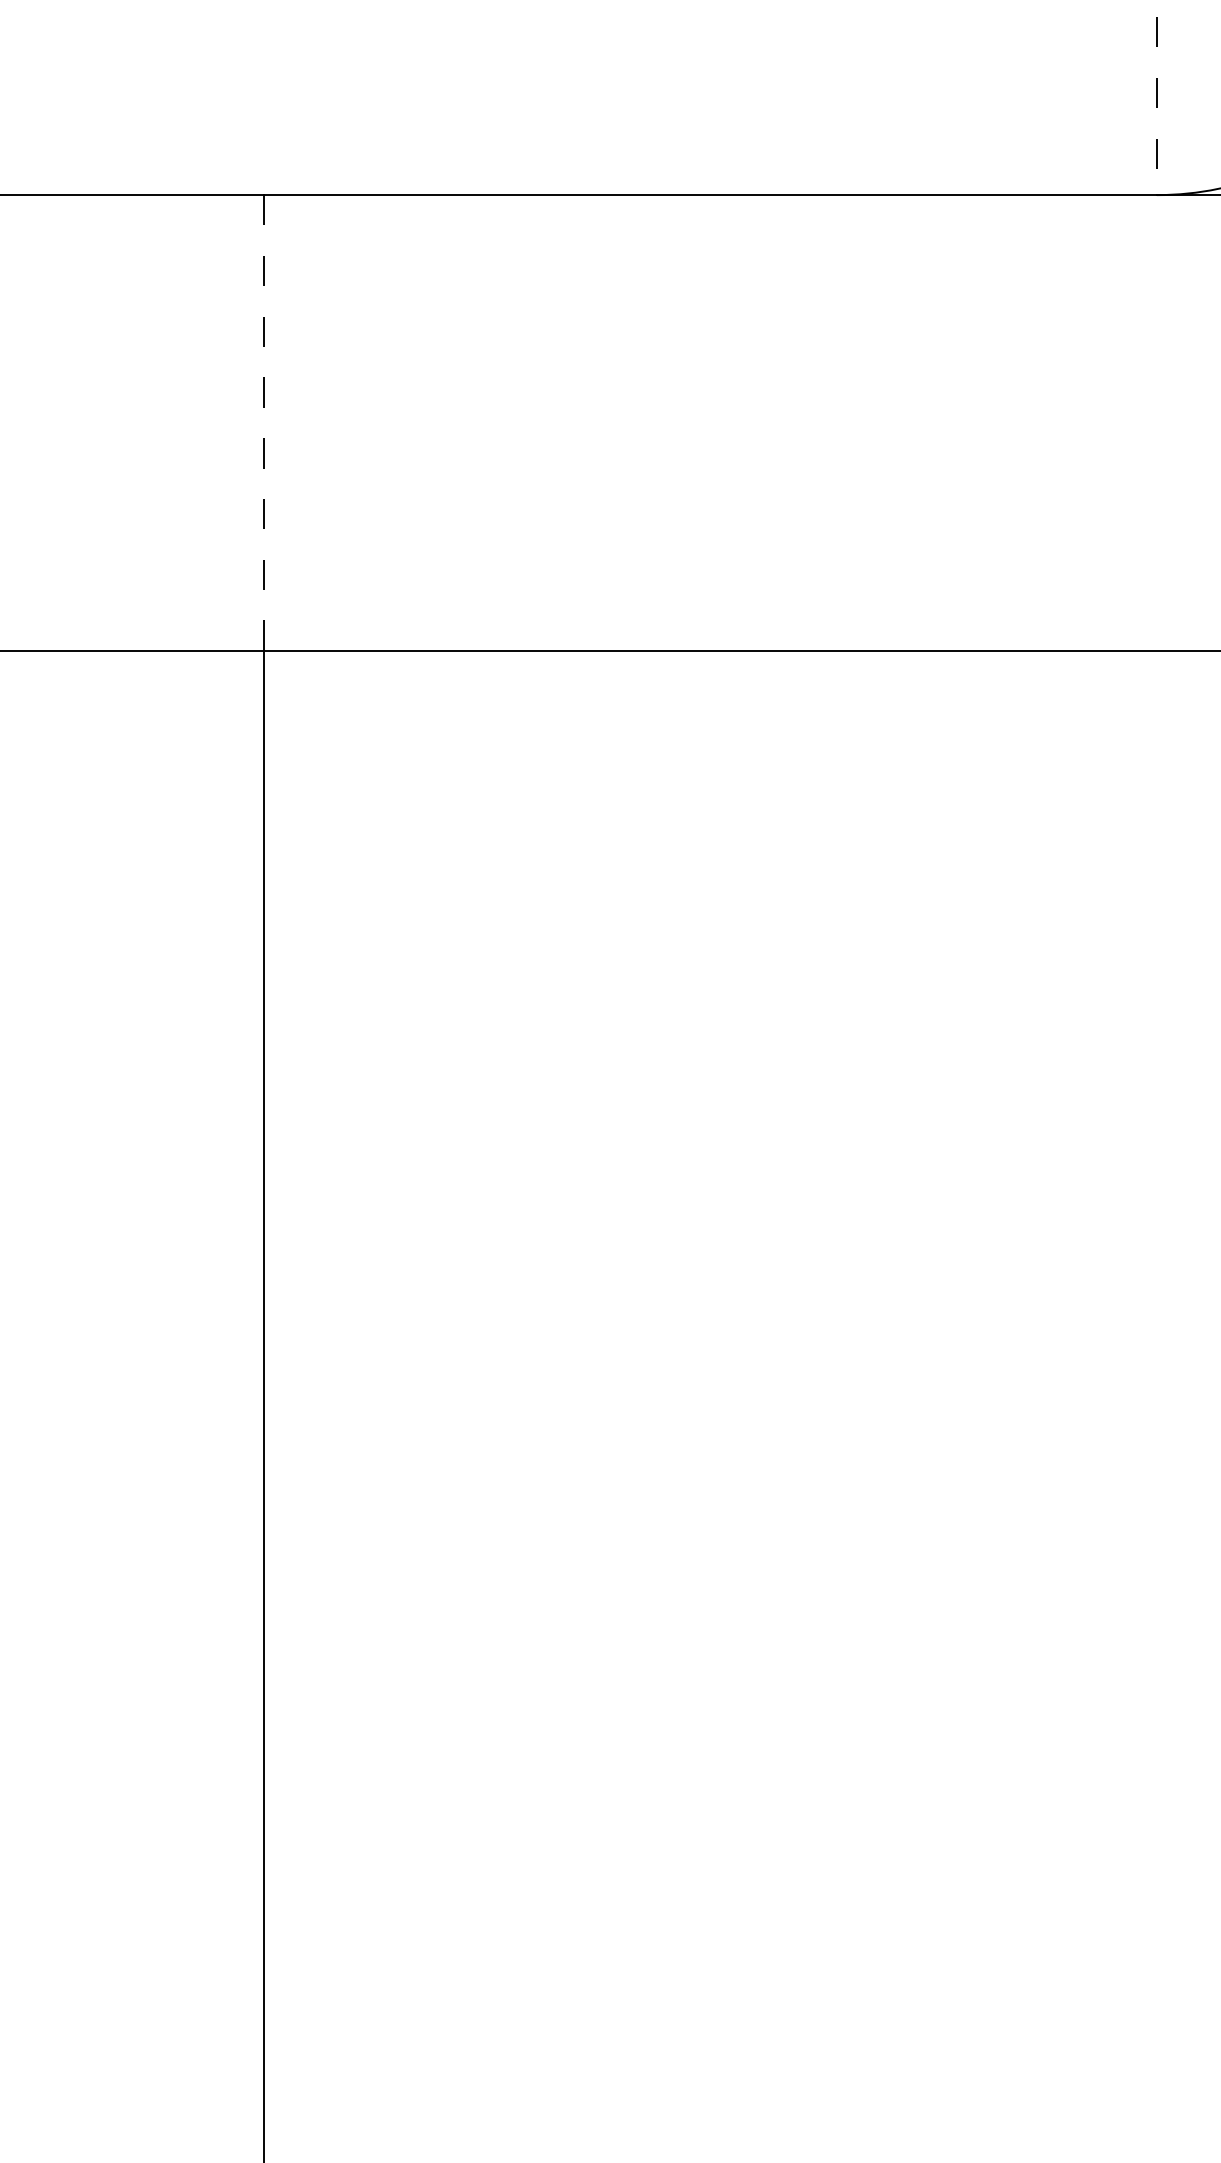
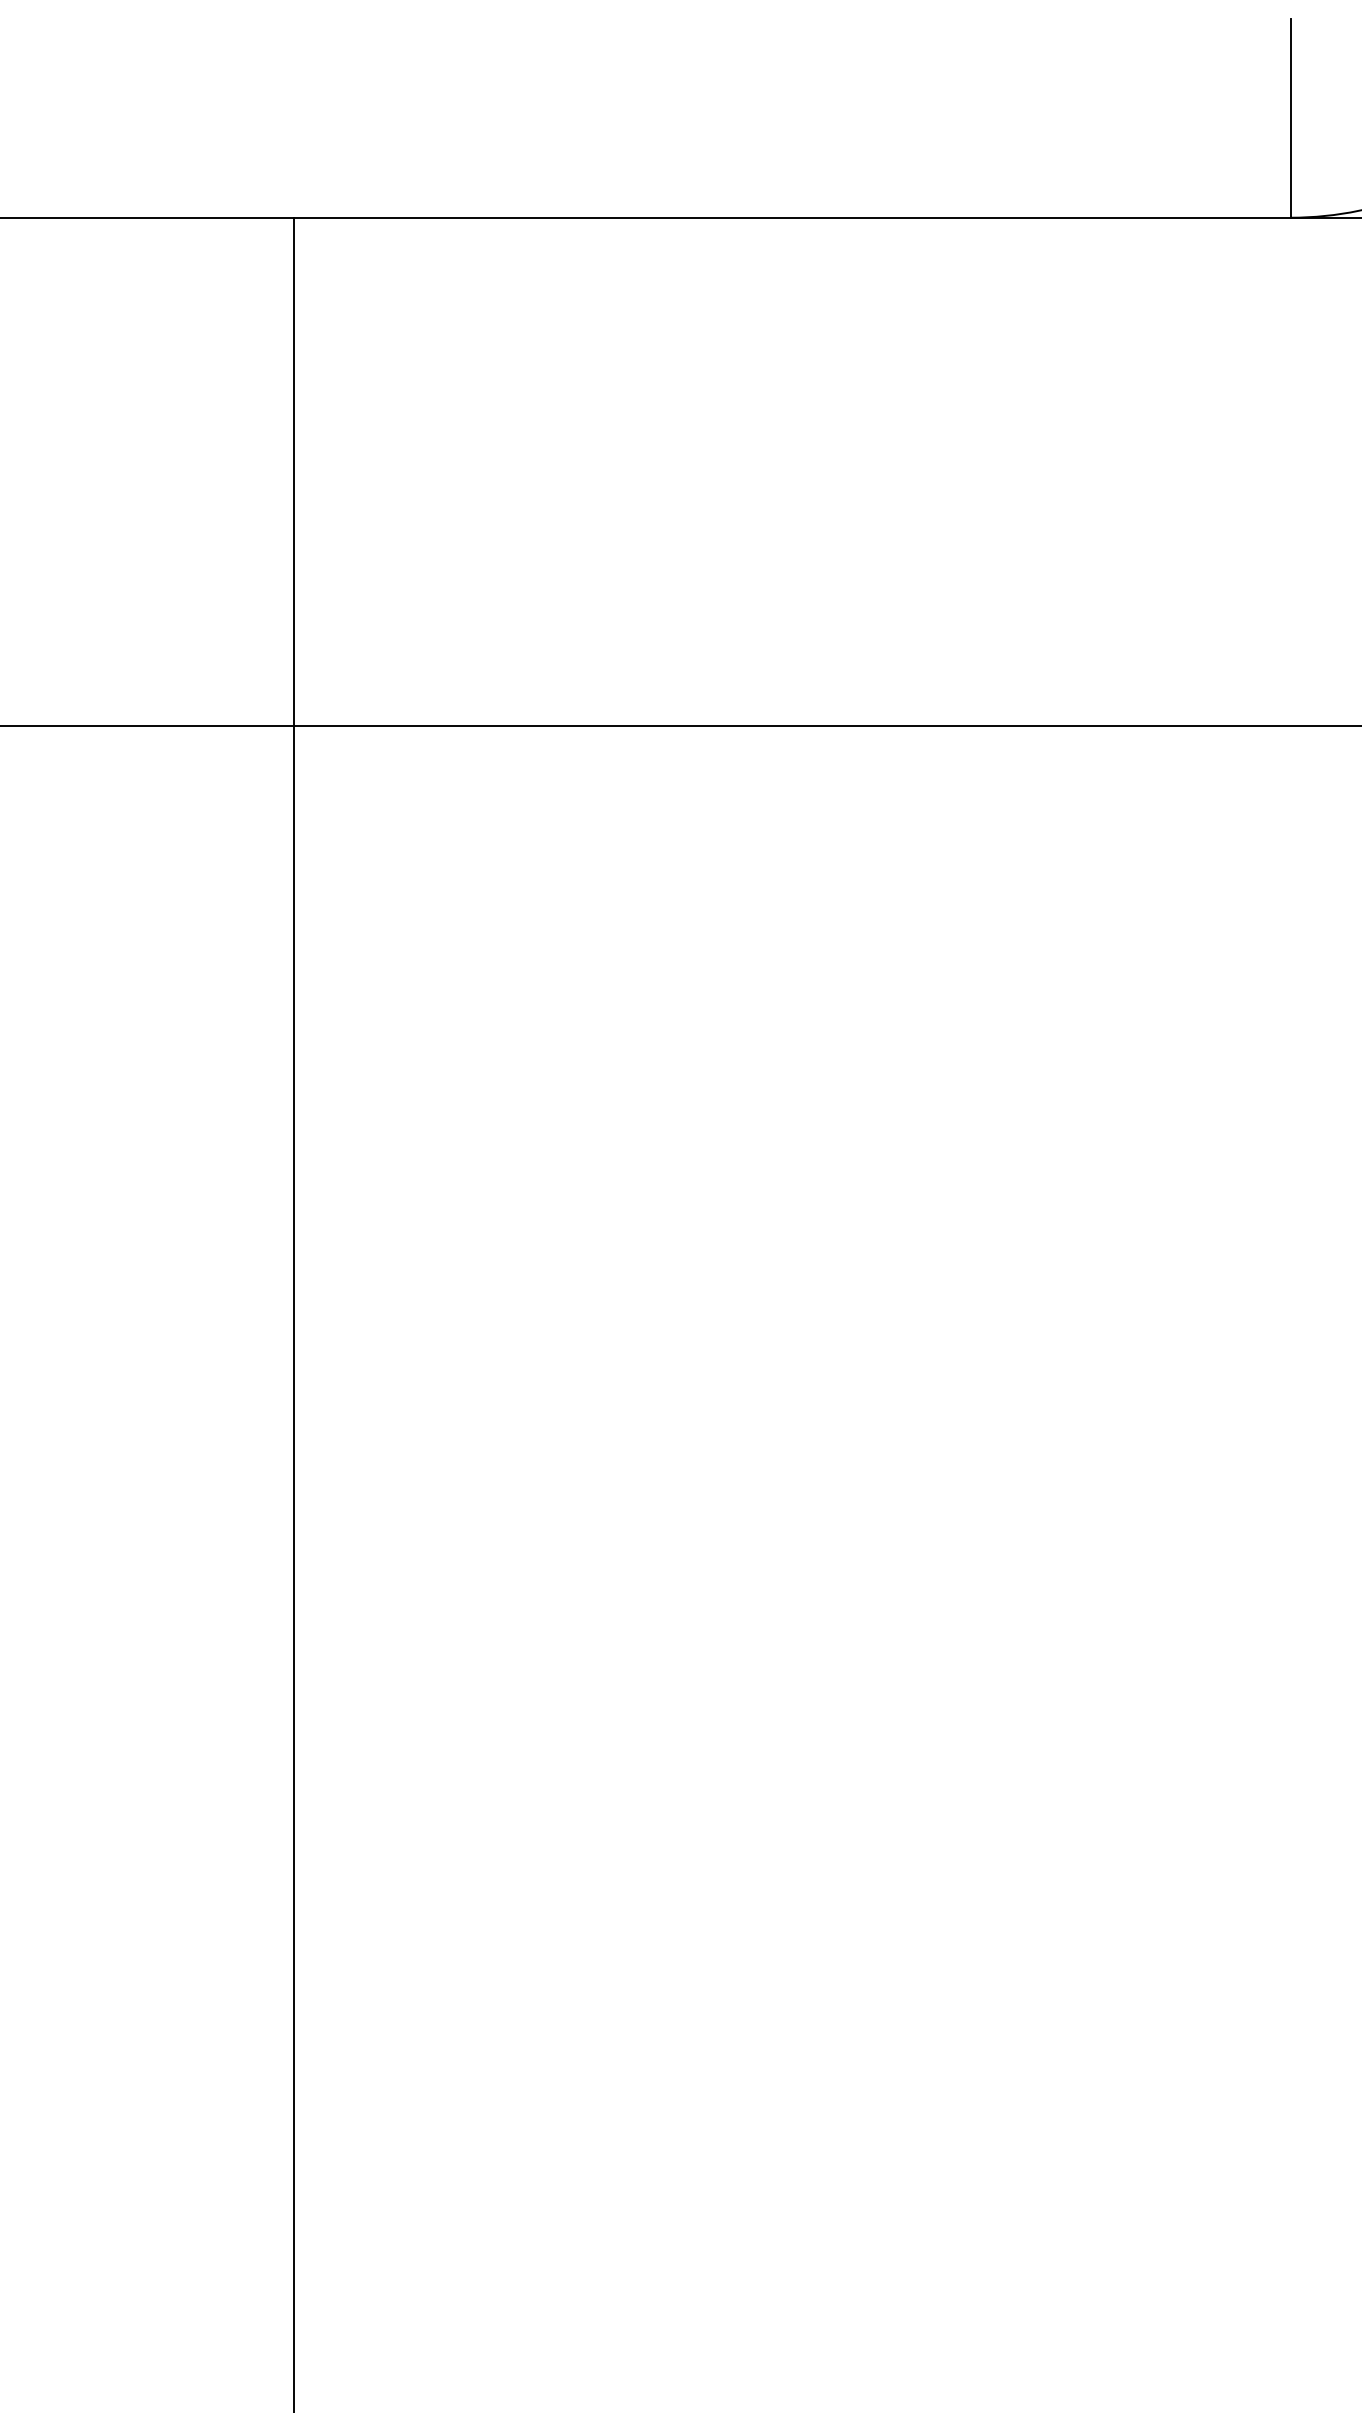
line: (1156, 106) -> (1290, 118), dashed -> solid
line: (263, 422) -> (293, 471), dashed -> solid

